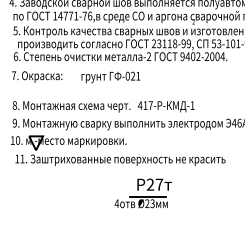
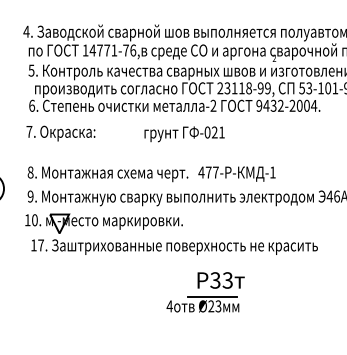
text: (193, 56) -> (273, 105), 9402-2004. -> 9432-2004.
text: (110, 77) -> (184, 134), moved
text: (145, 105) -> (208, 172), 417- -> 477-
text: (22, 159) -> (40, 245), 11. -> 17.
text: (154, 184) -> (221, 280), 27 -> 33

